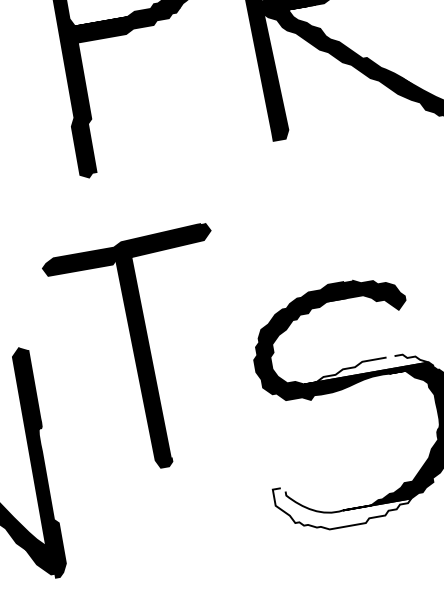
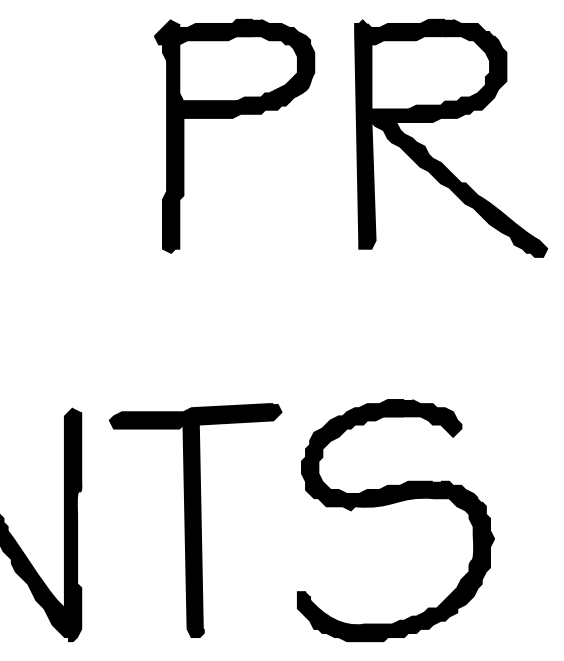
part: (144, 352) -> (195, 520), moved
fill: (364, 367) -> (409, 487), added
fill: (342, 502) -> (364, 616), added

